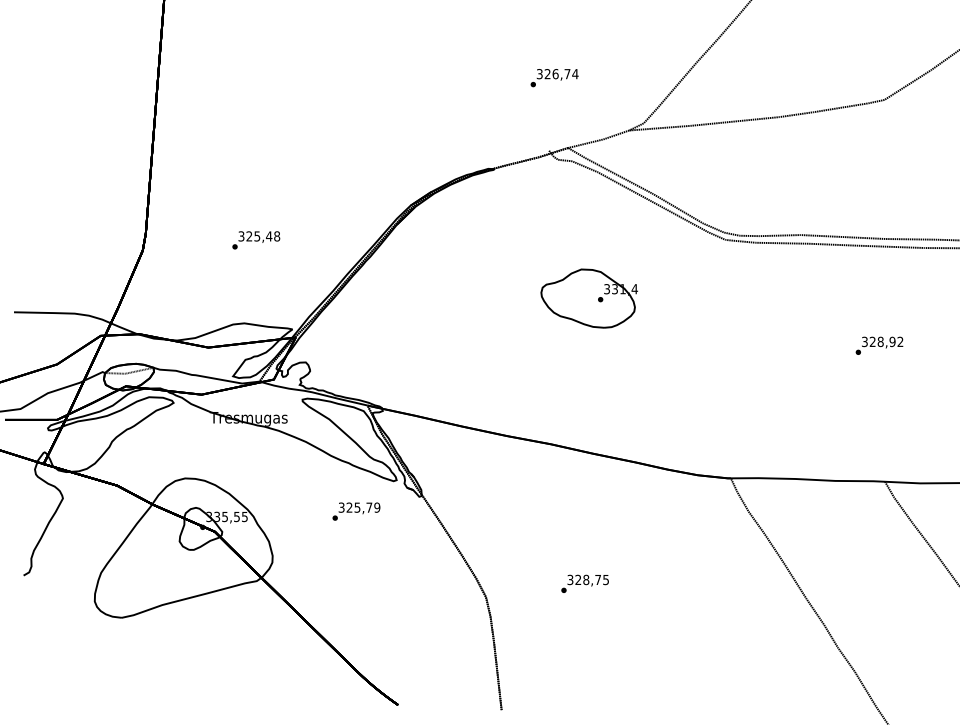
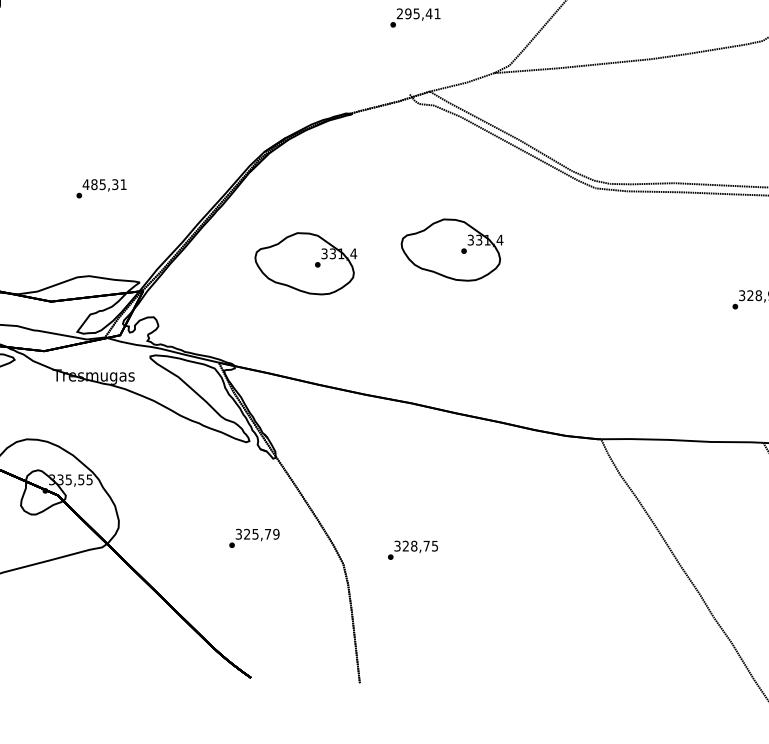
text: (557, 74) -> (418, 14), 326,74 -> 295,41
text: (259, 236) -> (105, 184), 325,48 -> 485,31
part: (449, 311) -> (305, 263), added
text: (356, 511) -> (254, 538), moved
text: (584, 583) -> (412, 549), moved

